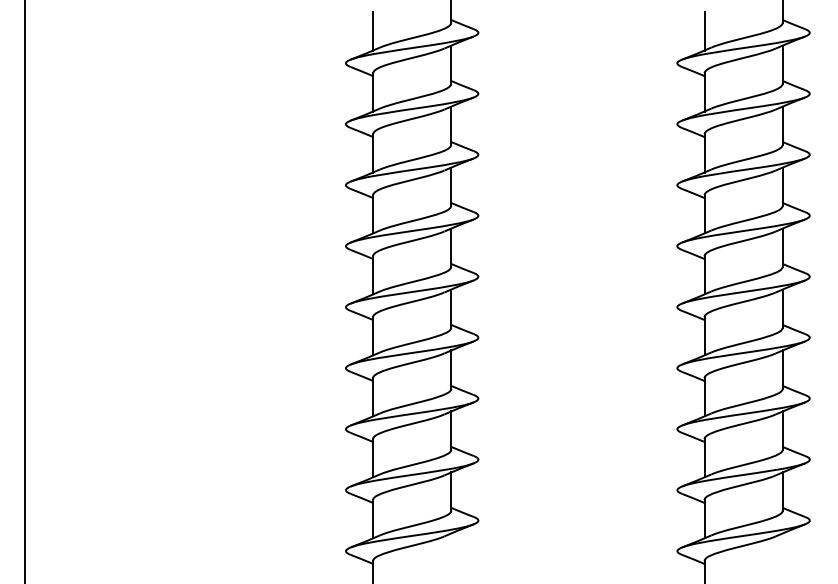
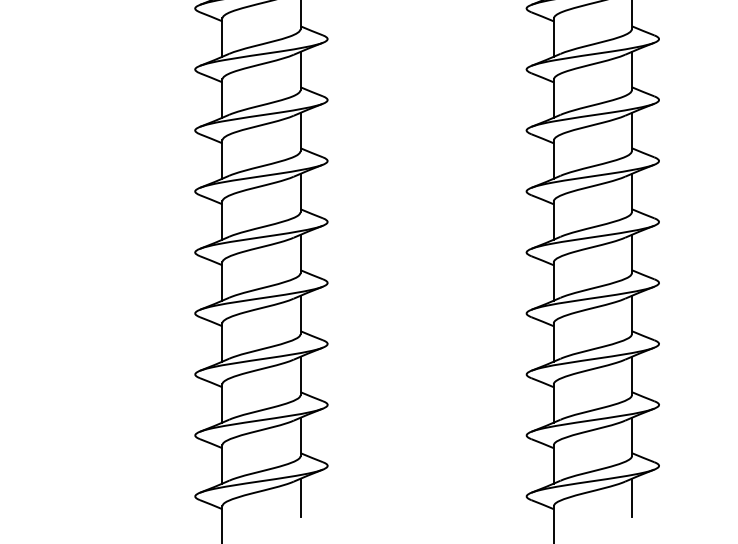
line: (451, 552) -> (300, 497), added
line: (782, 552) -> (631, 497), added

